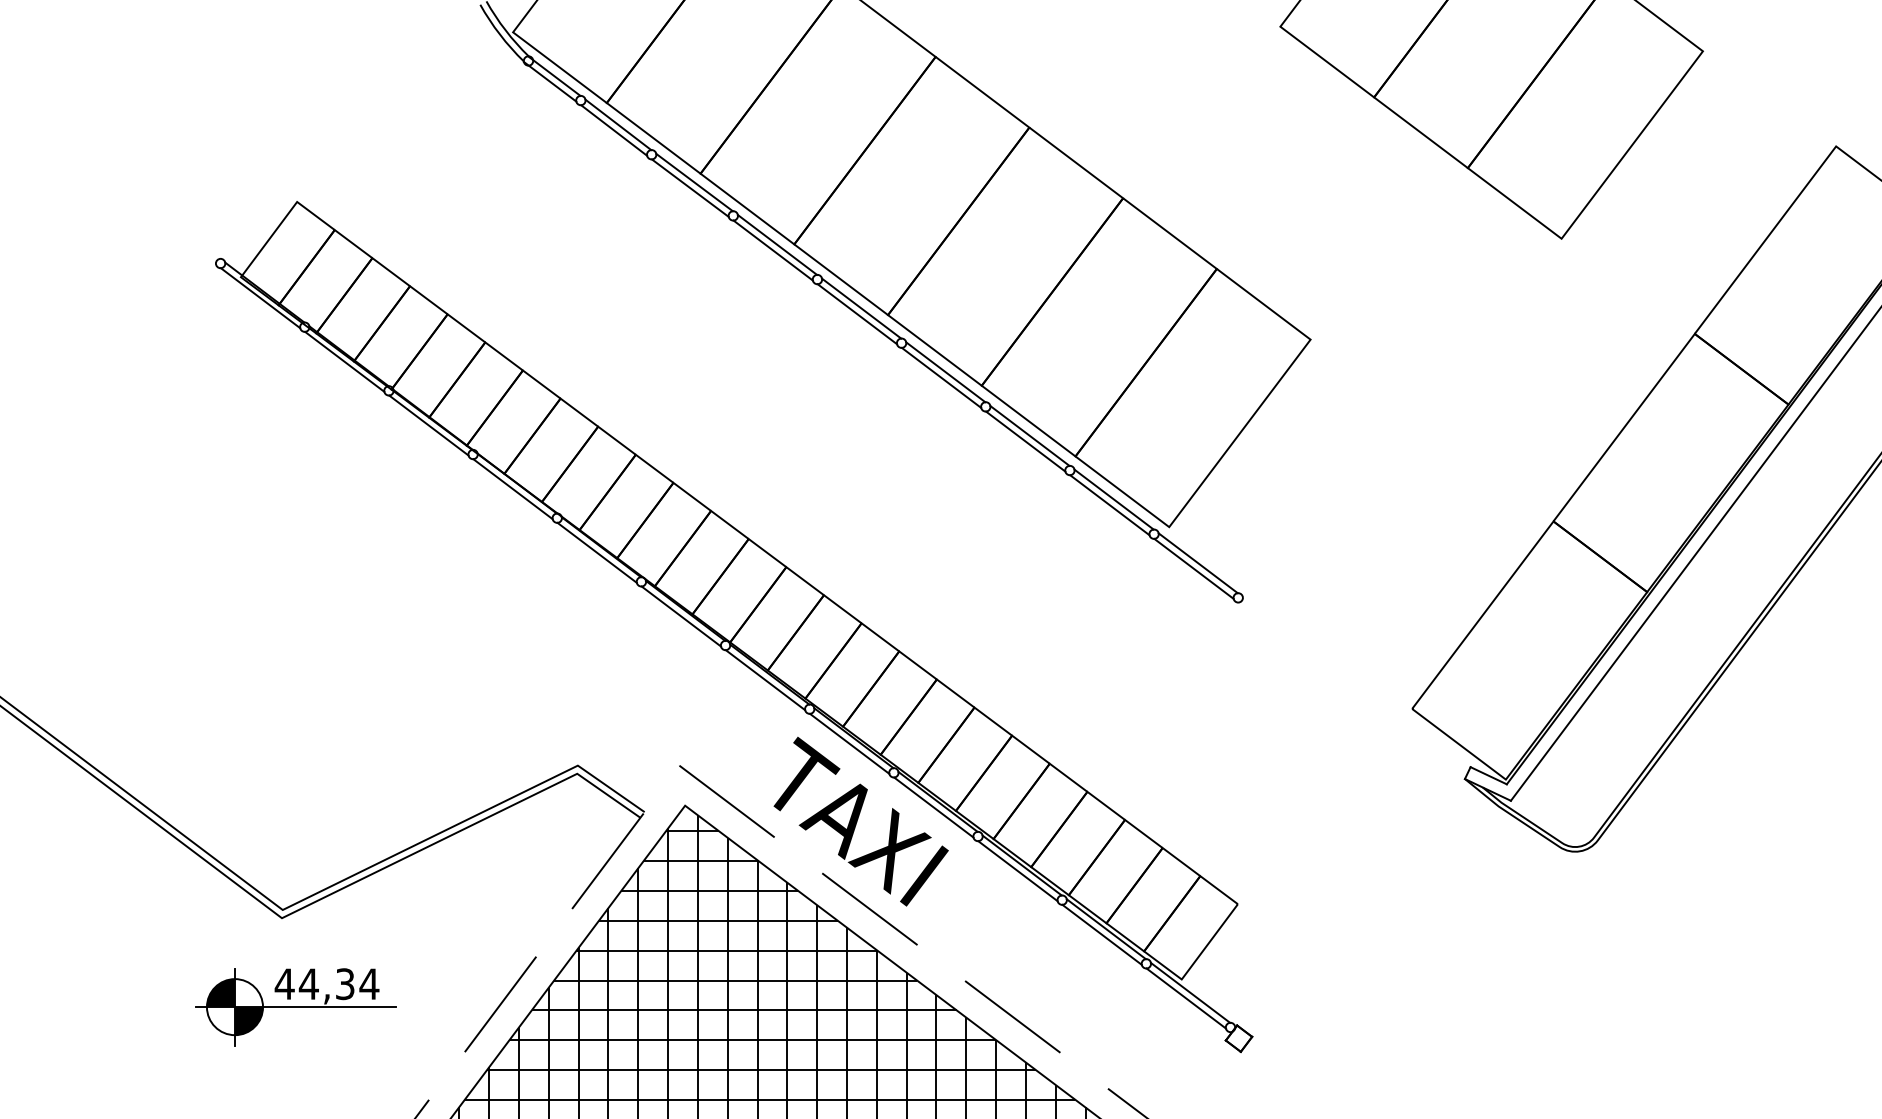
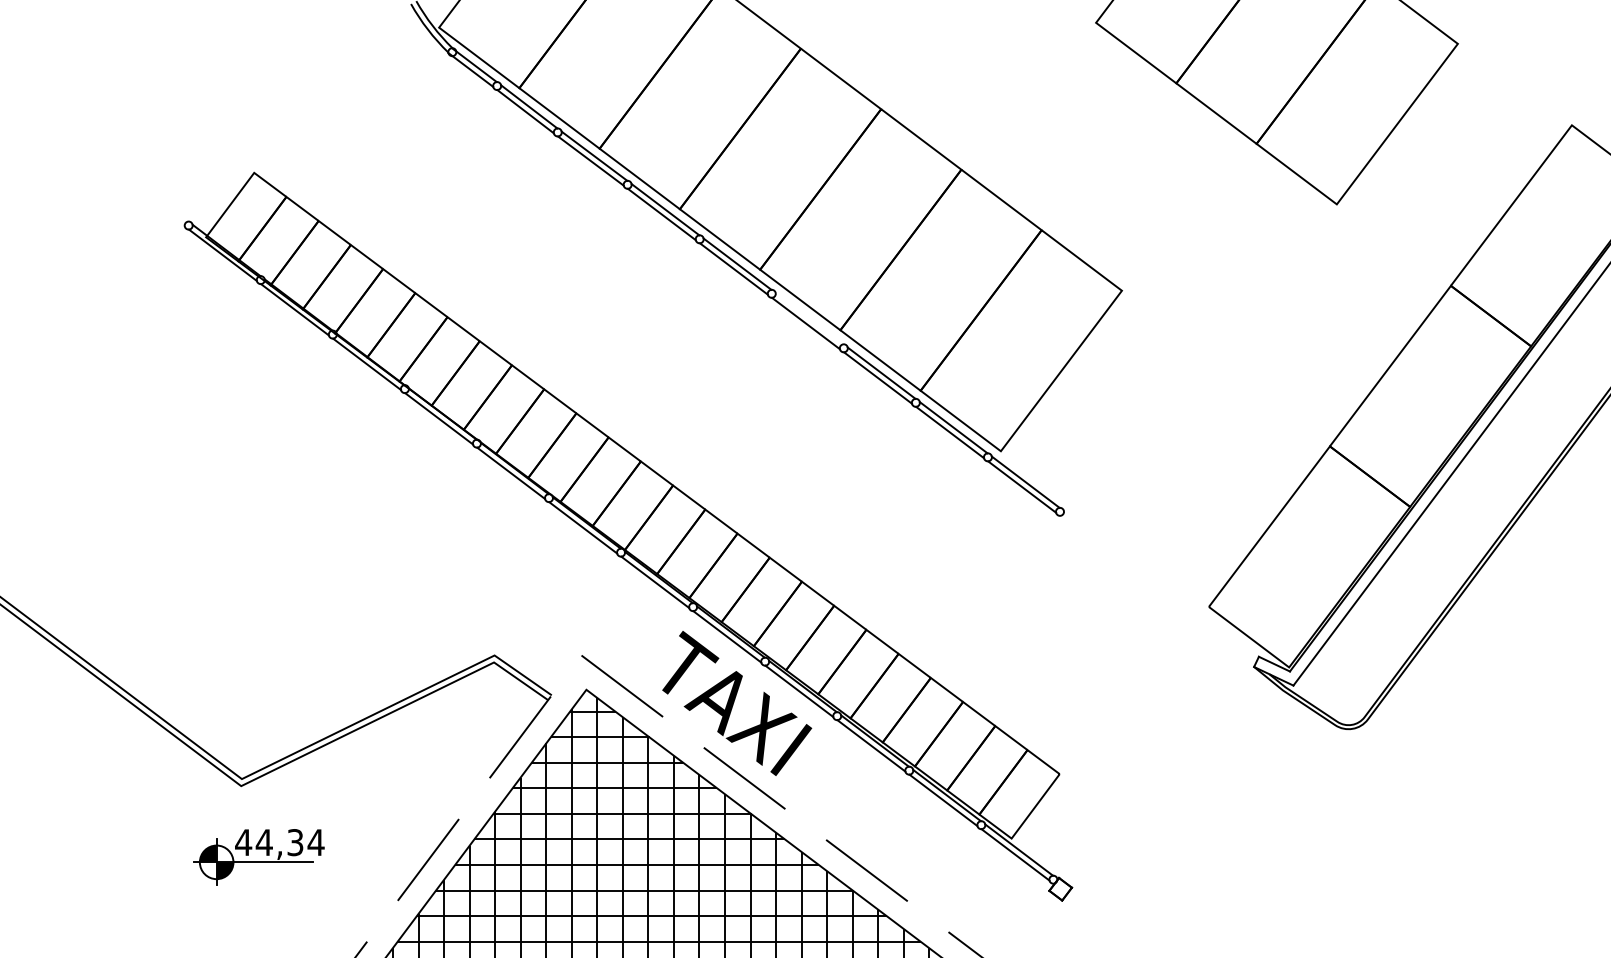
line: (945, 372) -> (809, 318), removed
part: (295, 1007) -> (252, 862), size x0.7

